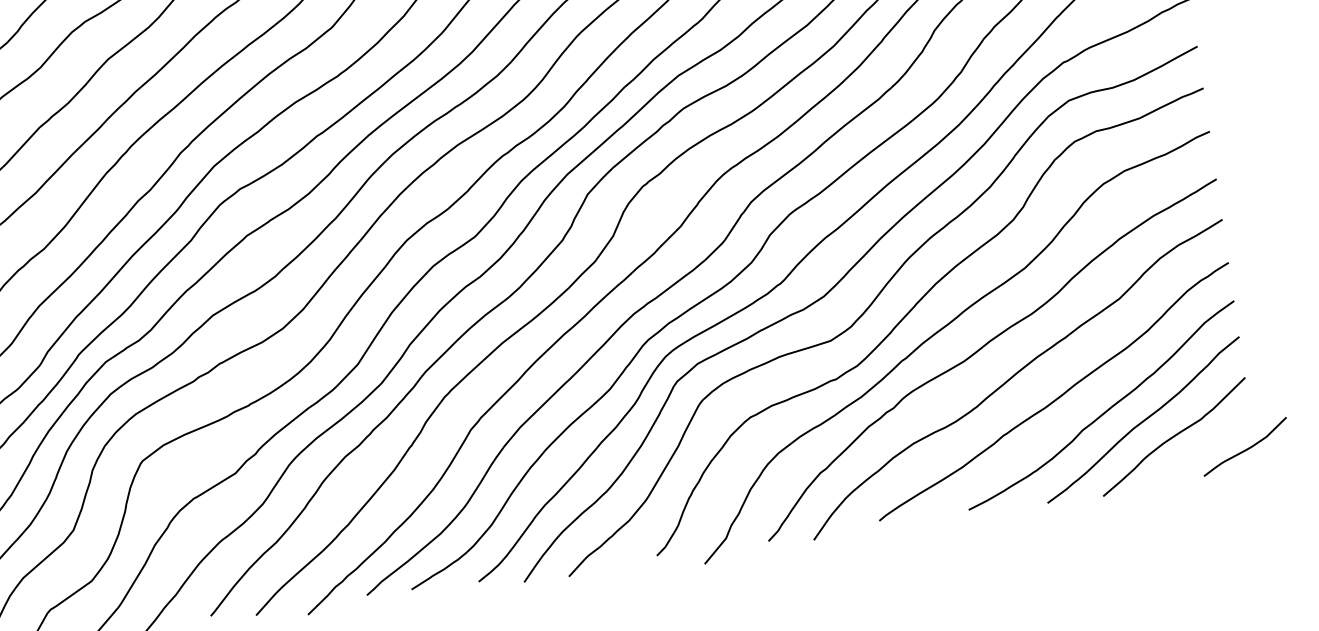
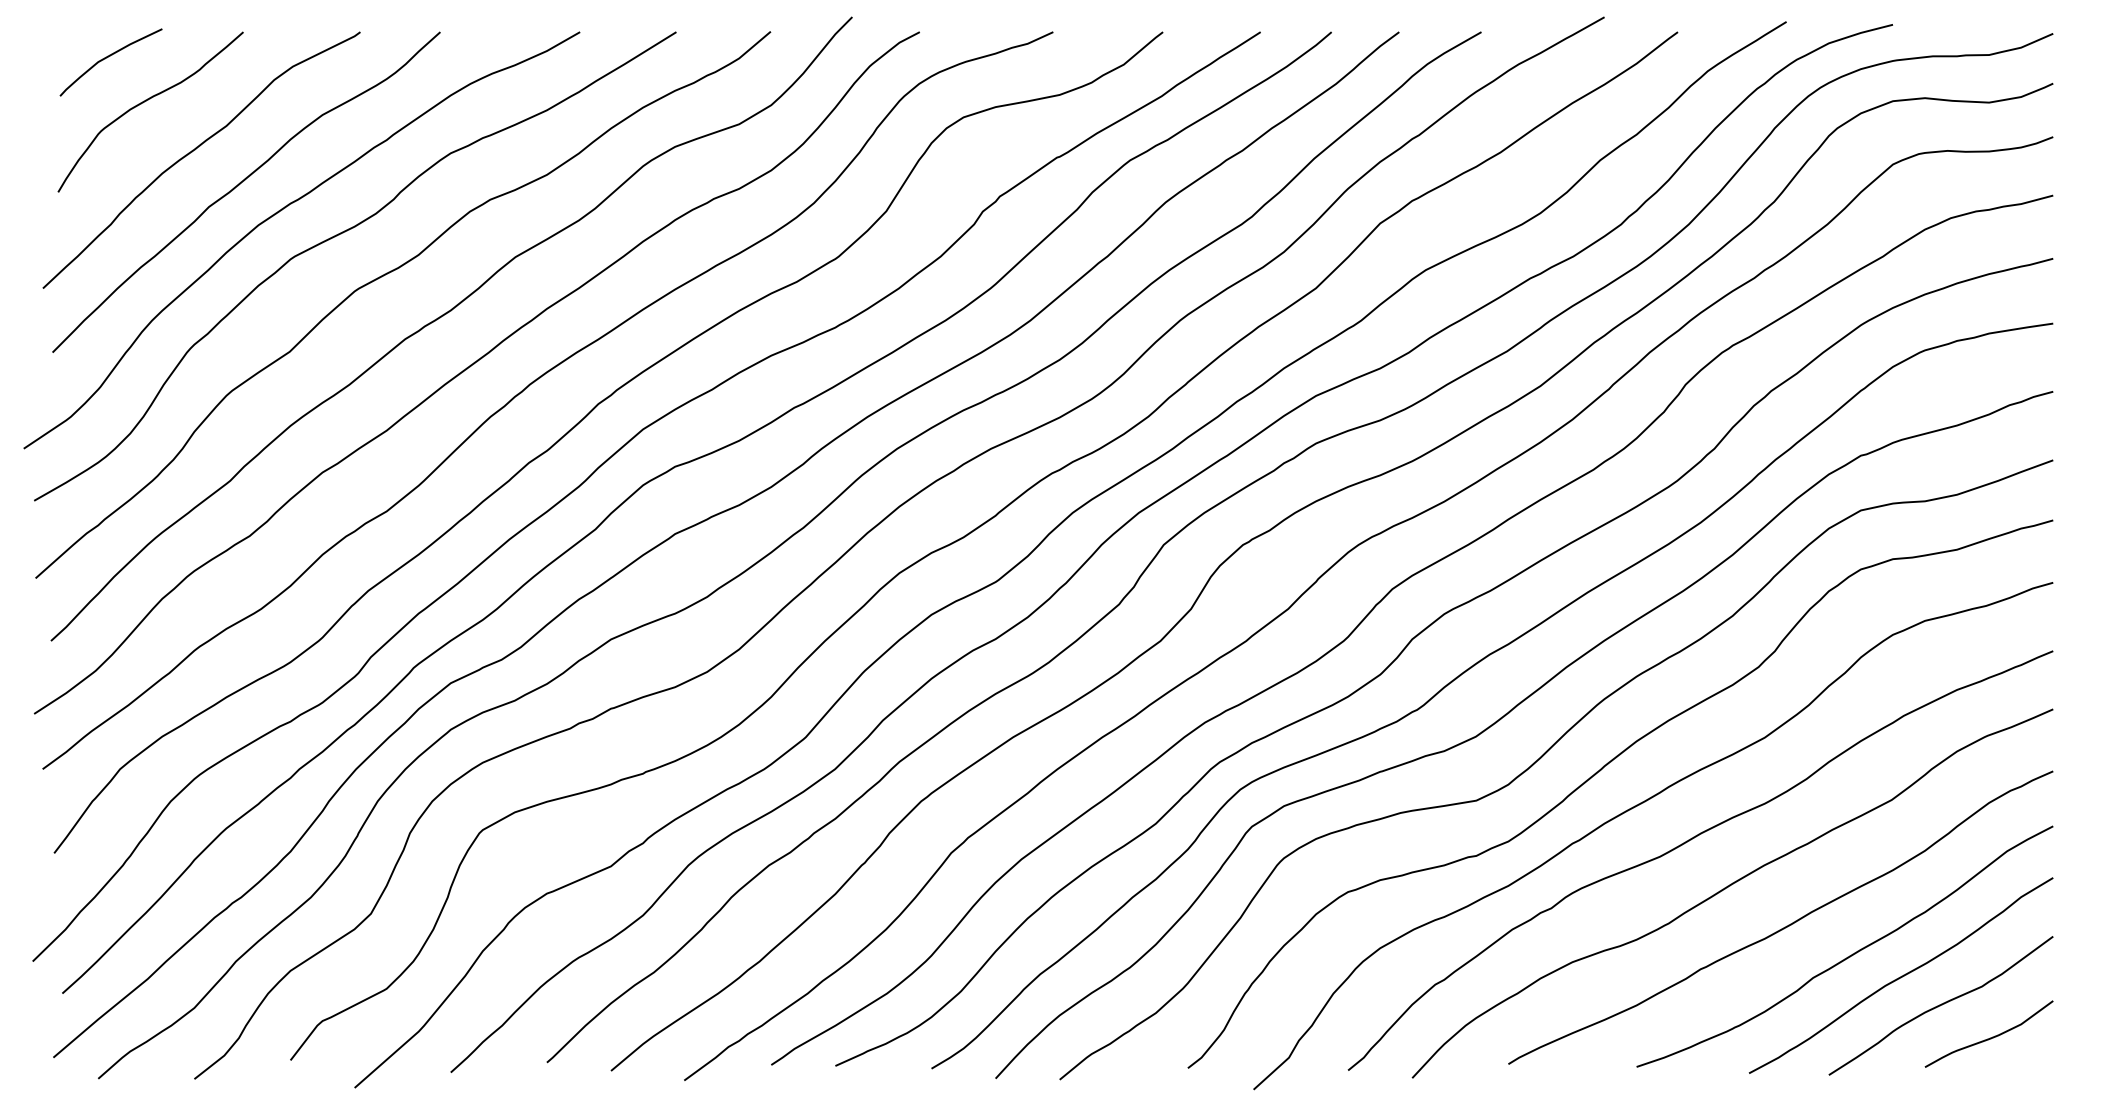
curve: (1246, 449) -> (1990, 1037), moved

